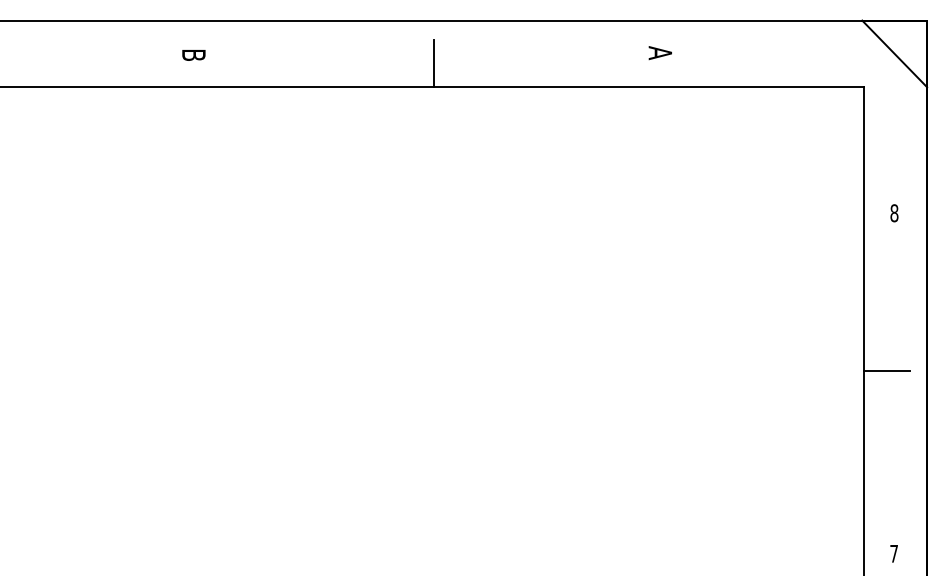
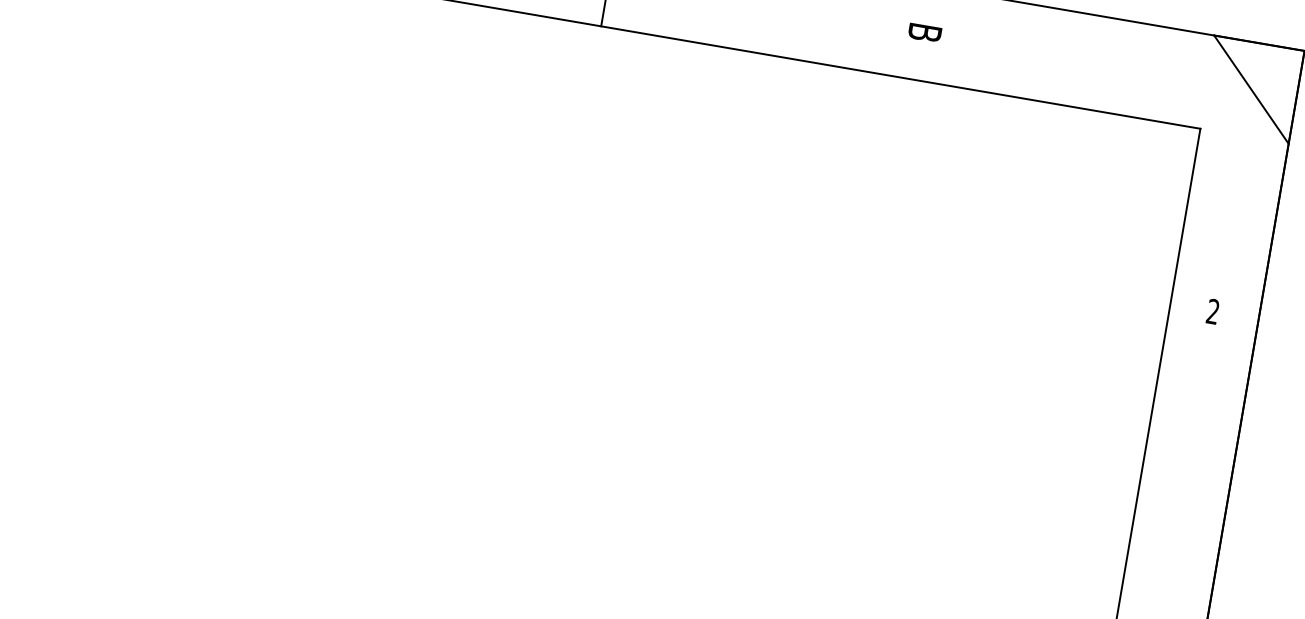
text: (659, 53) -> (923, 33), A -> B
text: (894, 213) -> (1213, 312), 8 -> 2
line: (886, 371) -> (1164, 530), removed

